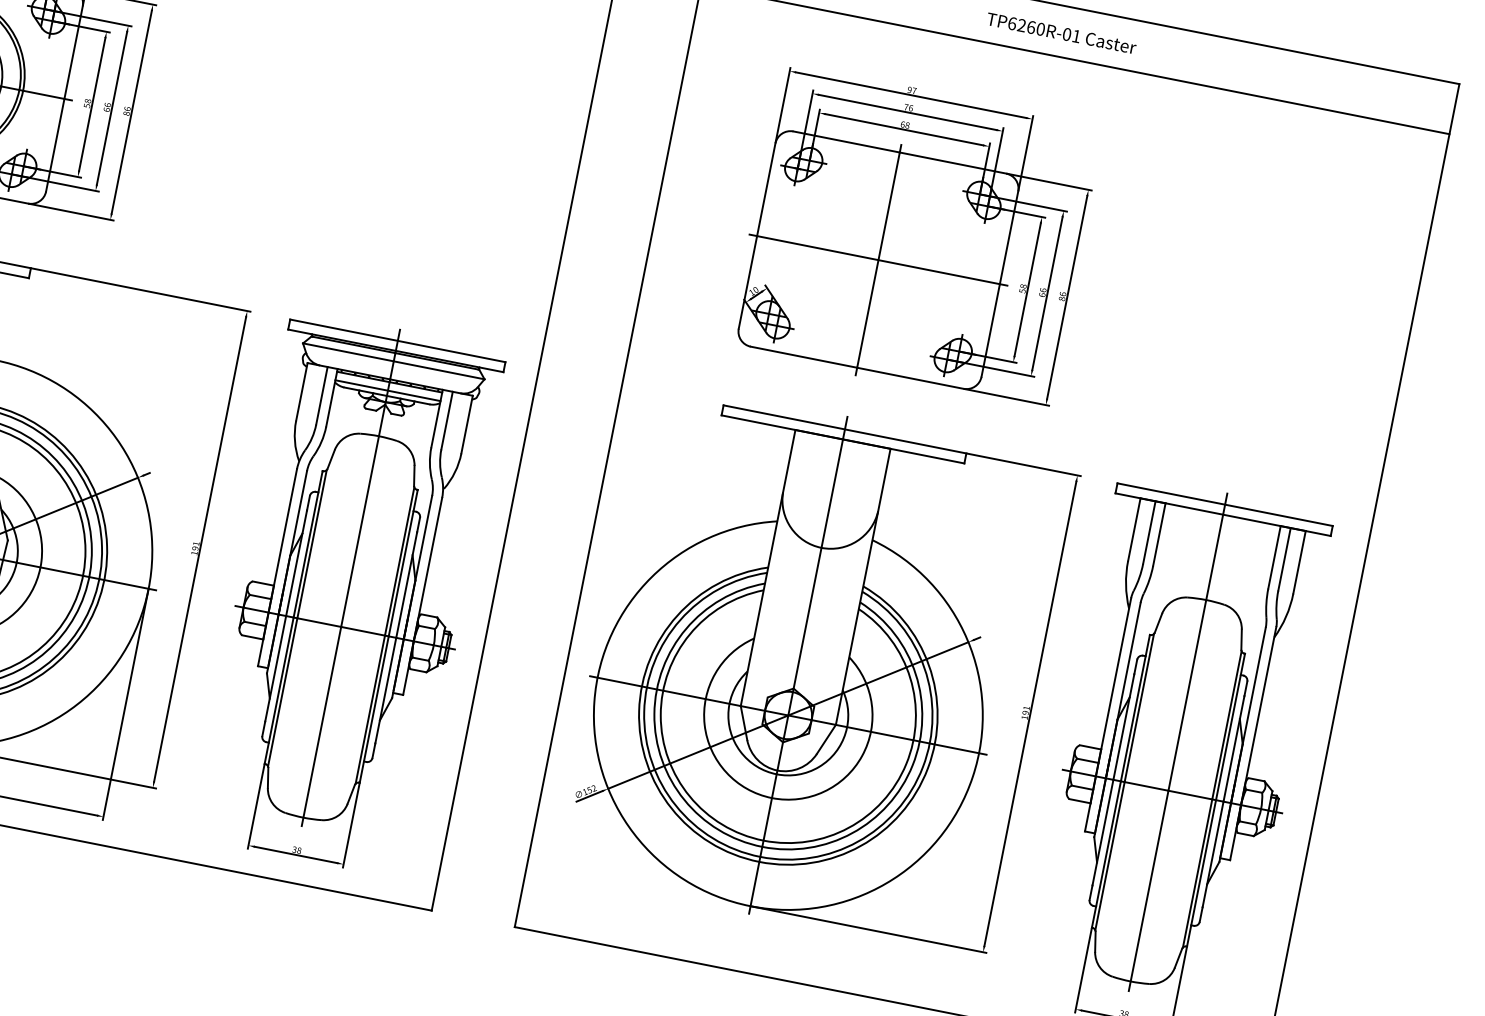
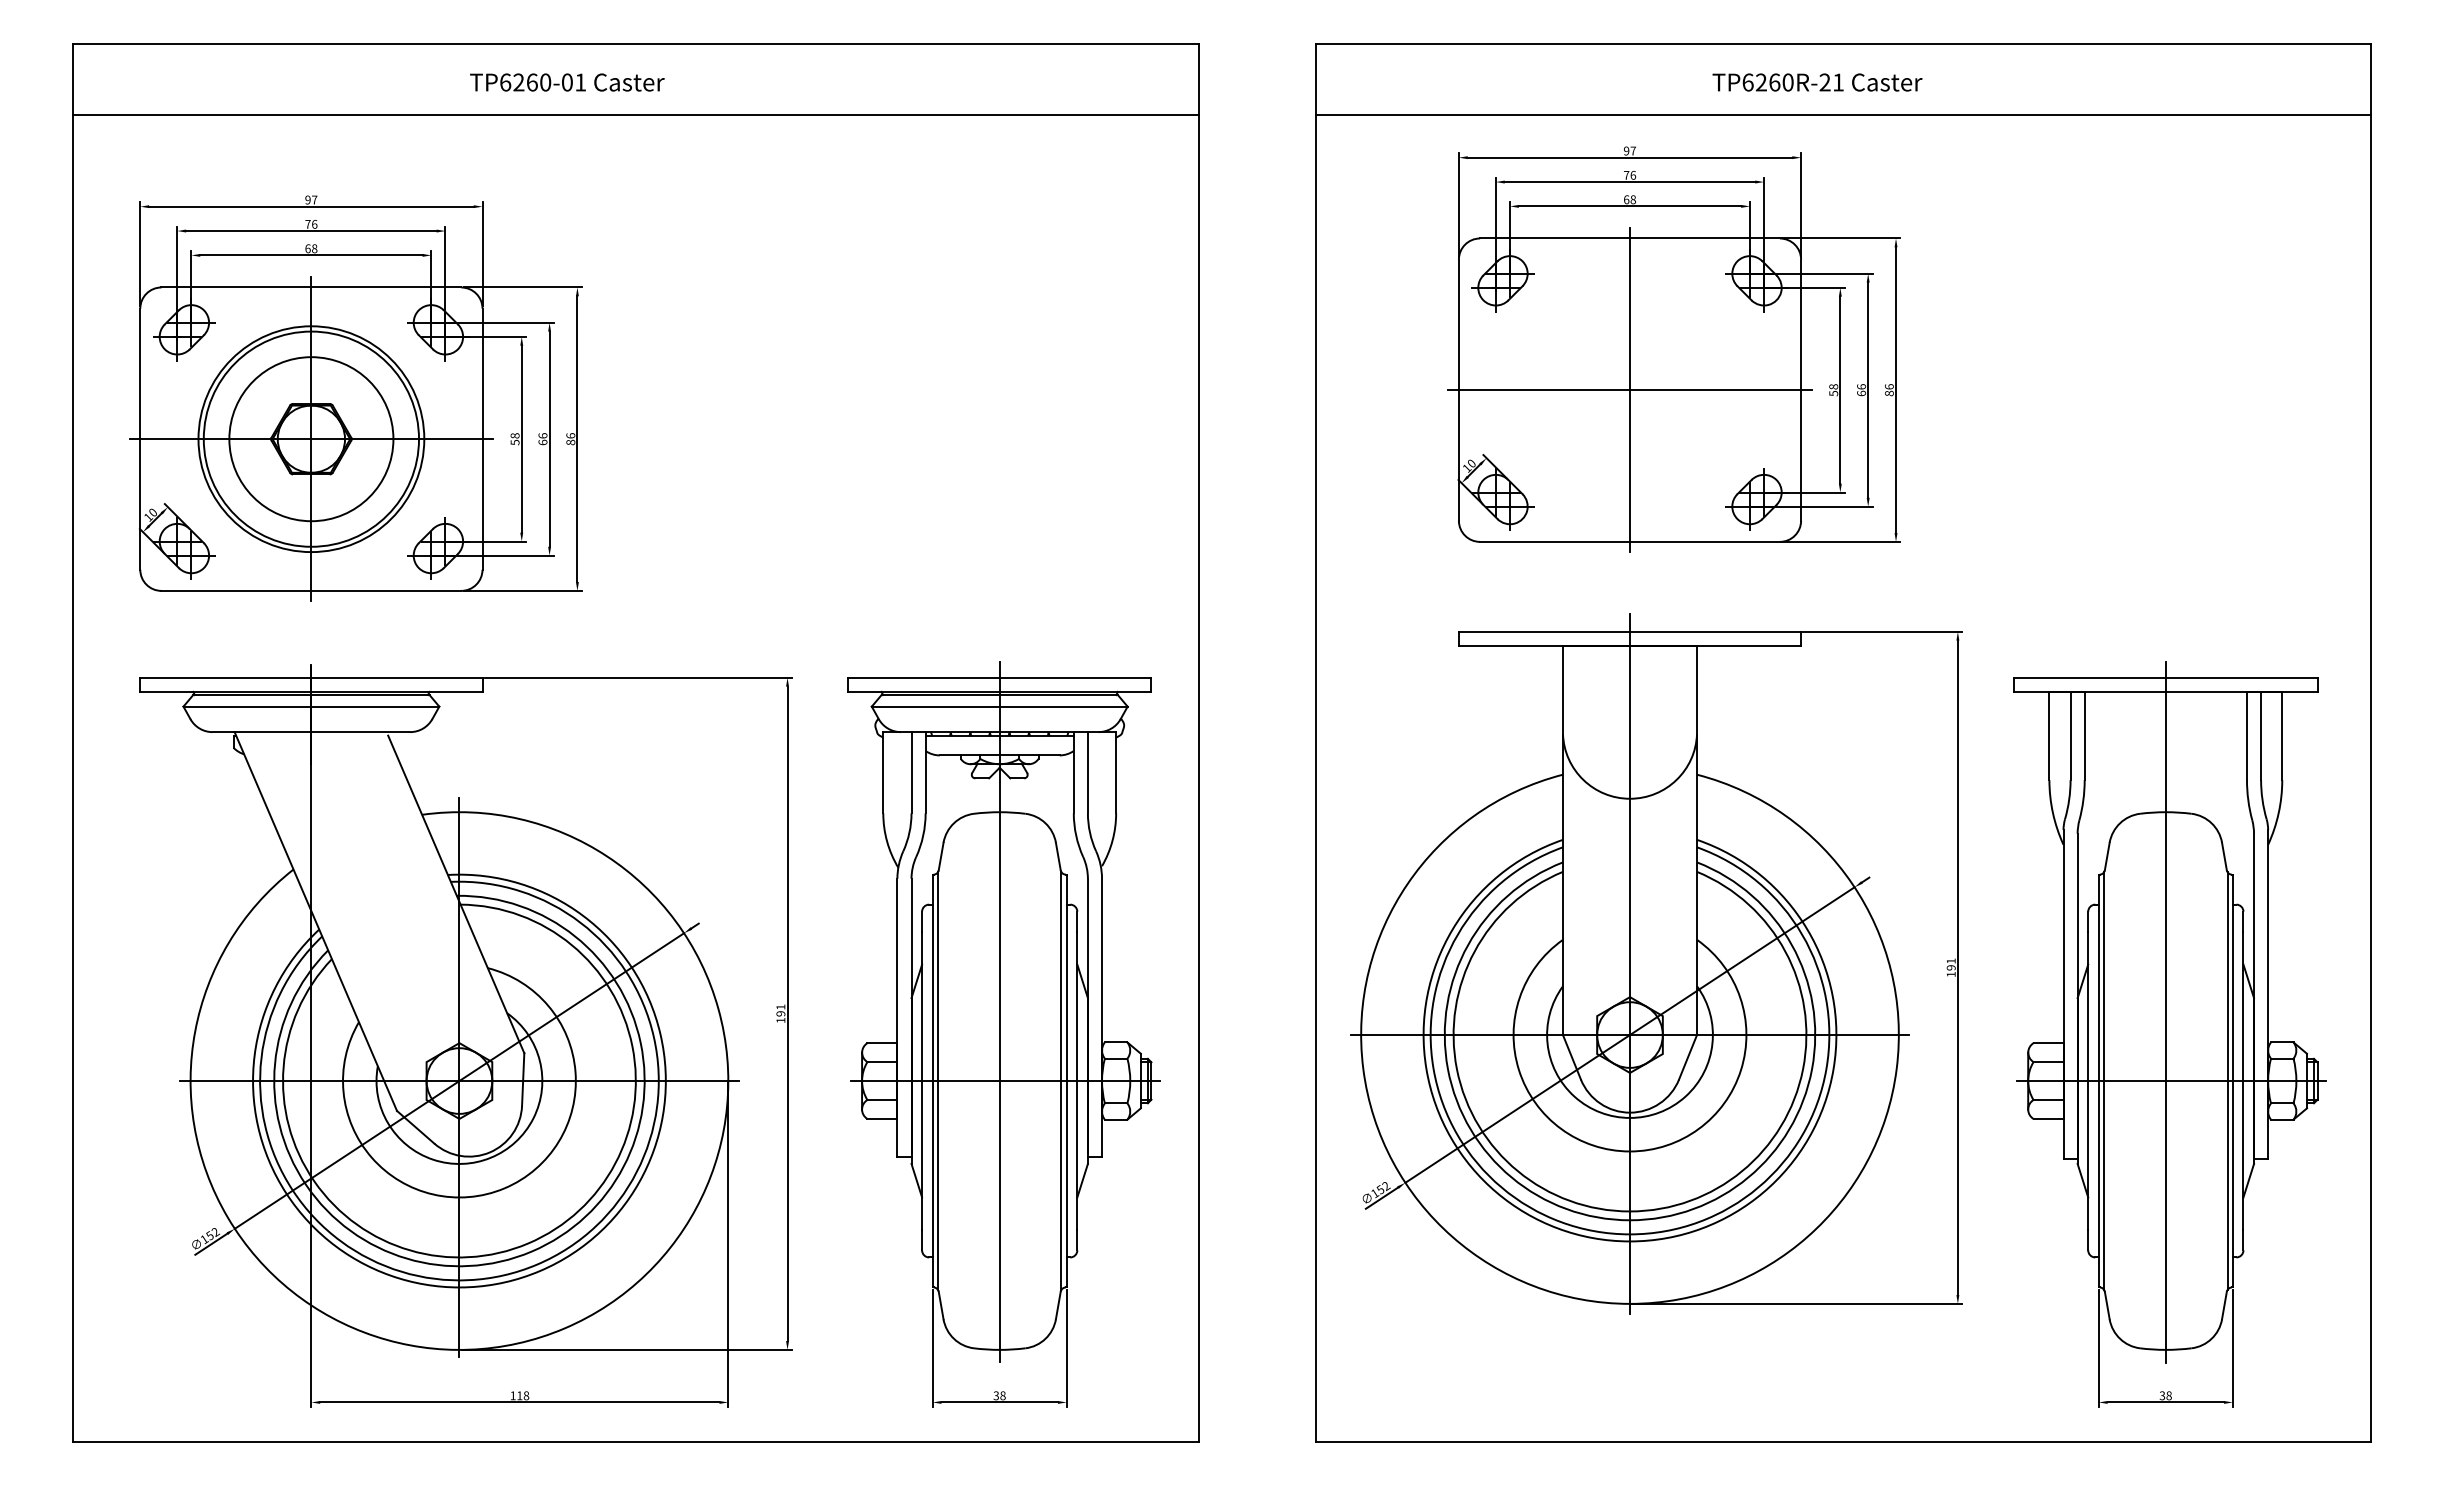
text: (1066, 34) -> (1824, 82), TP6260R-01 -> TP6260R-21
part: (915, 237) -> (1673, 349), moved
line: (387, 391) -> (999, 748), removed
part: (817, 668) -> (1656, 963), moved

